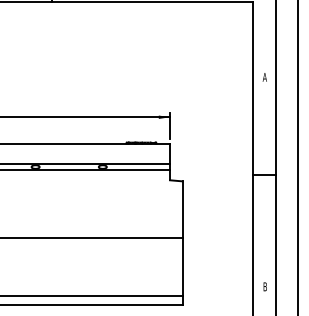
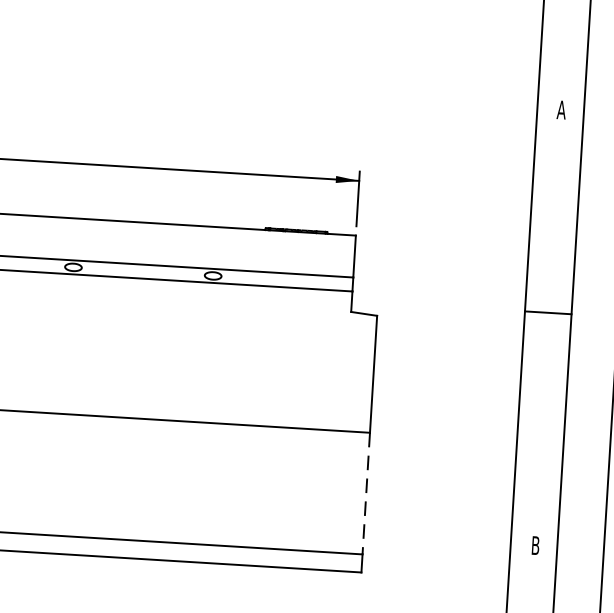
line: (182, 267) -> (366, 494), solid -> dashed

